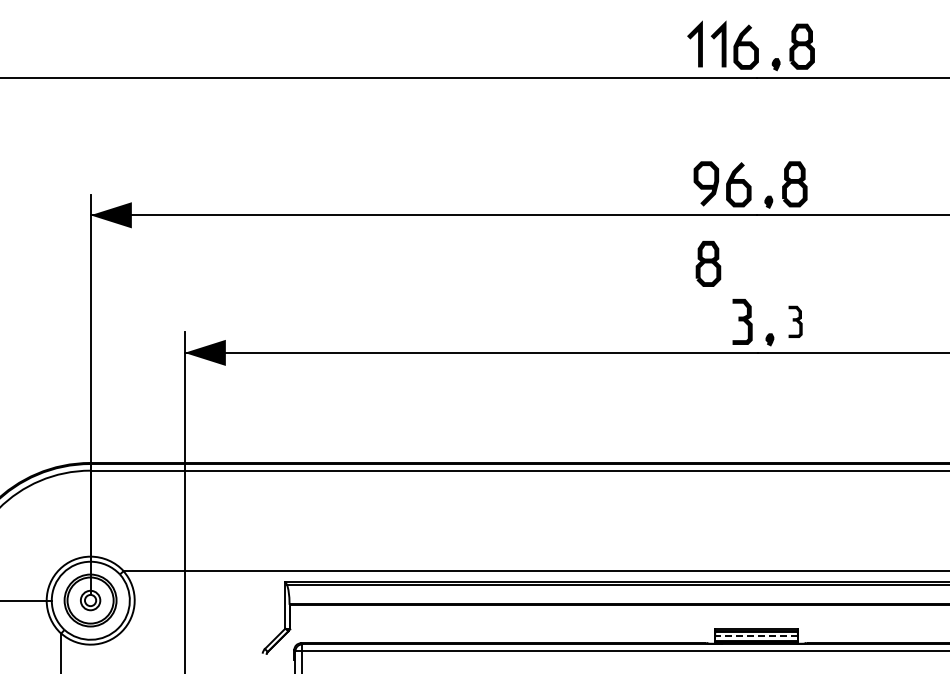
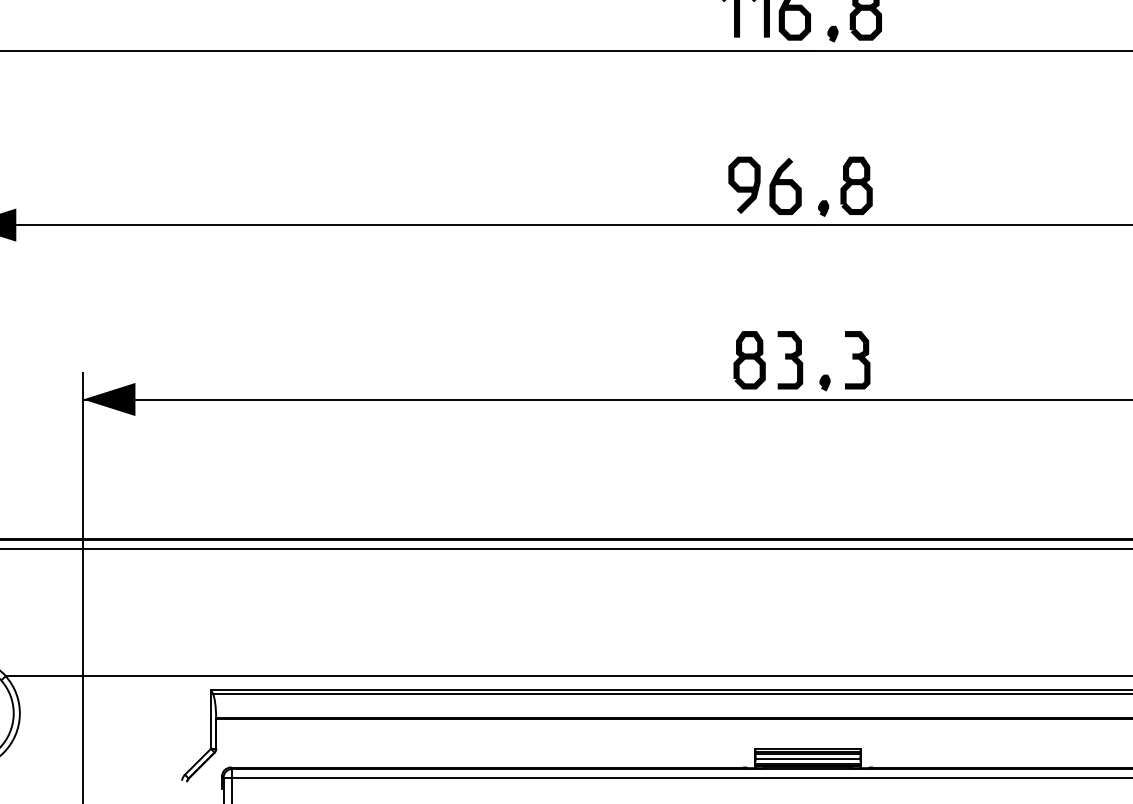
part: (708, 263) -> (749, 359), moved
part: (795, 321) -> (857, 359), size x1.43
line: (756, 636) -> (808, 758), dashed -> solid

